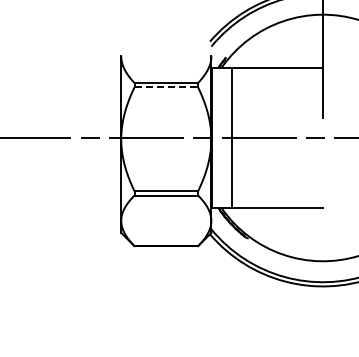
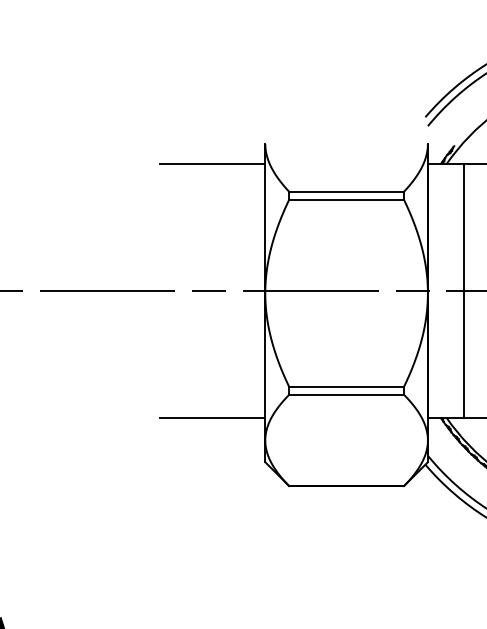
line: (91, 67) -> (211, 163), added
line: (166, 87) -> (346, 199), dashed -> solid
line: (91, 208) -> (211, 418), added

